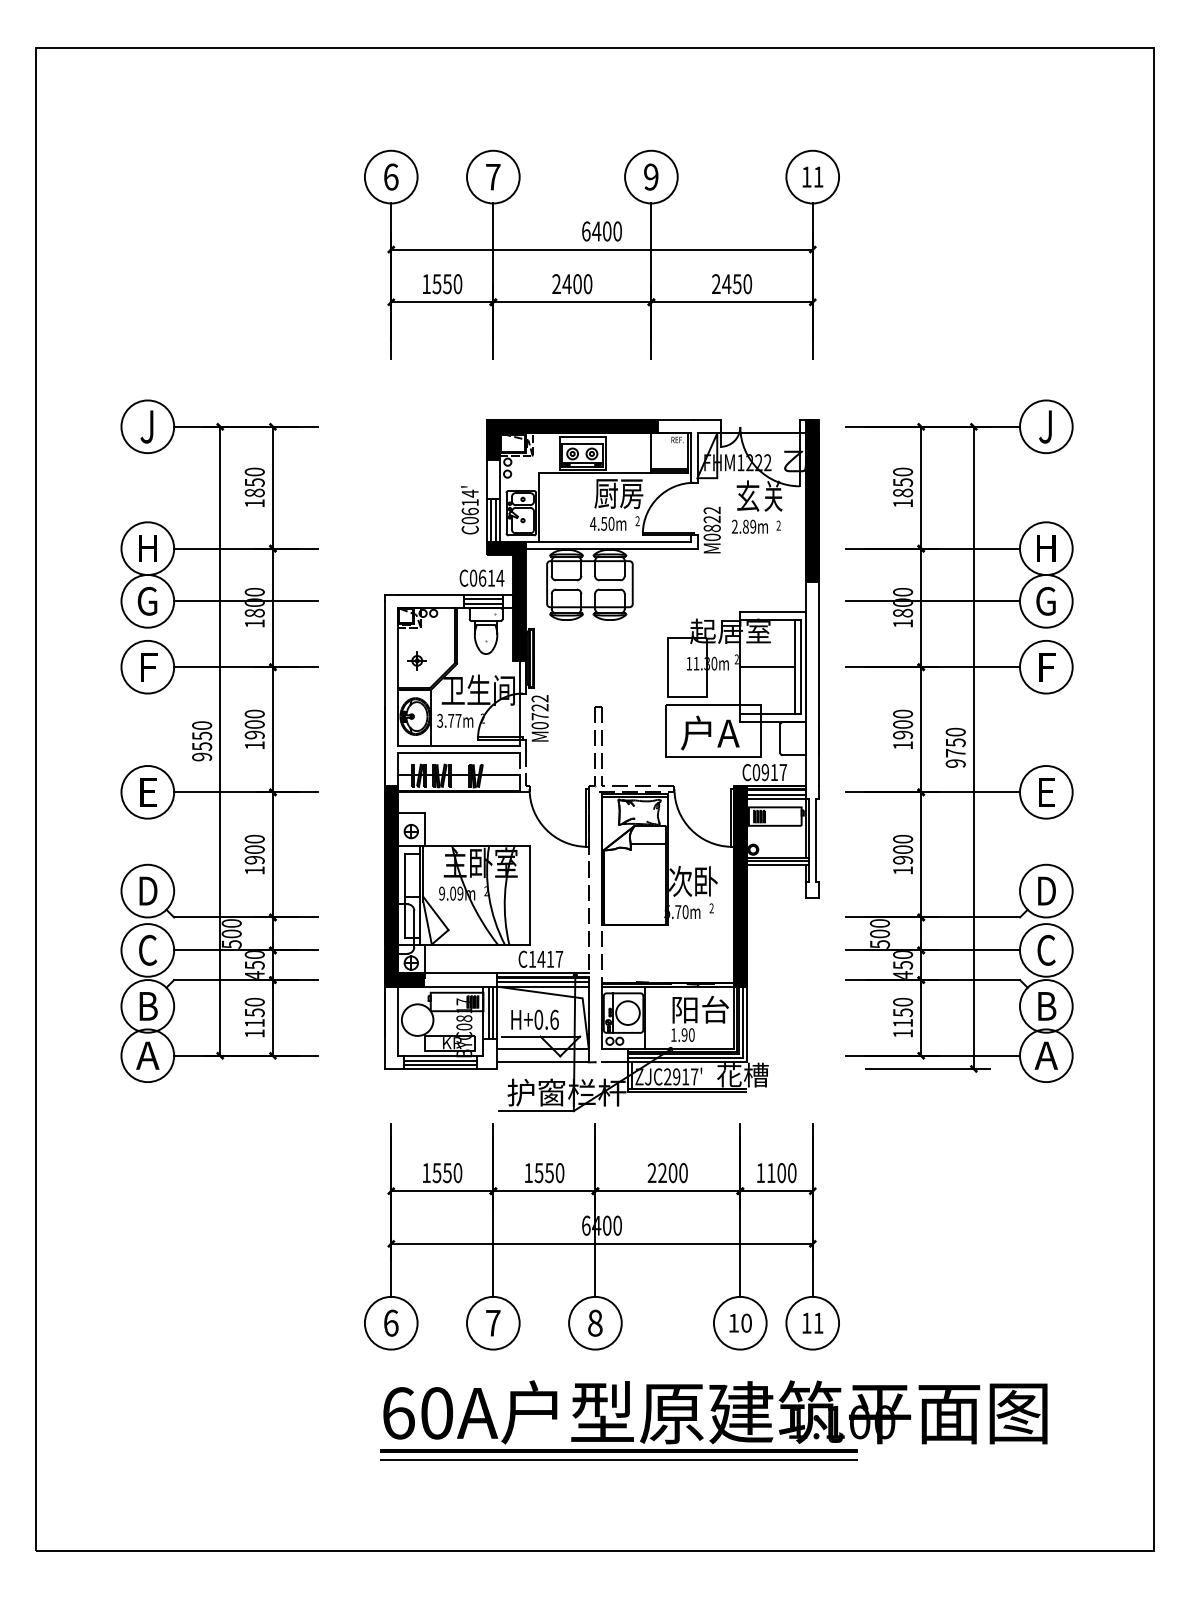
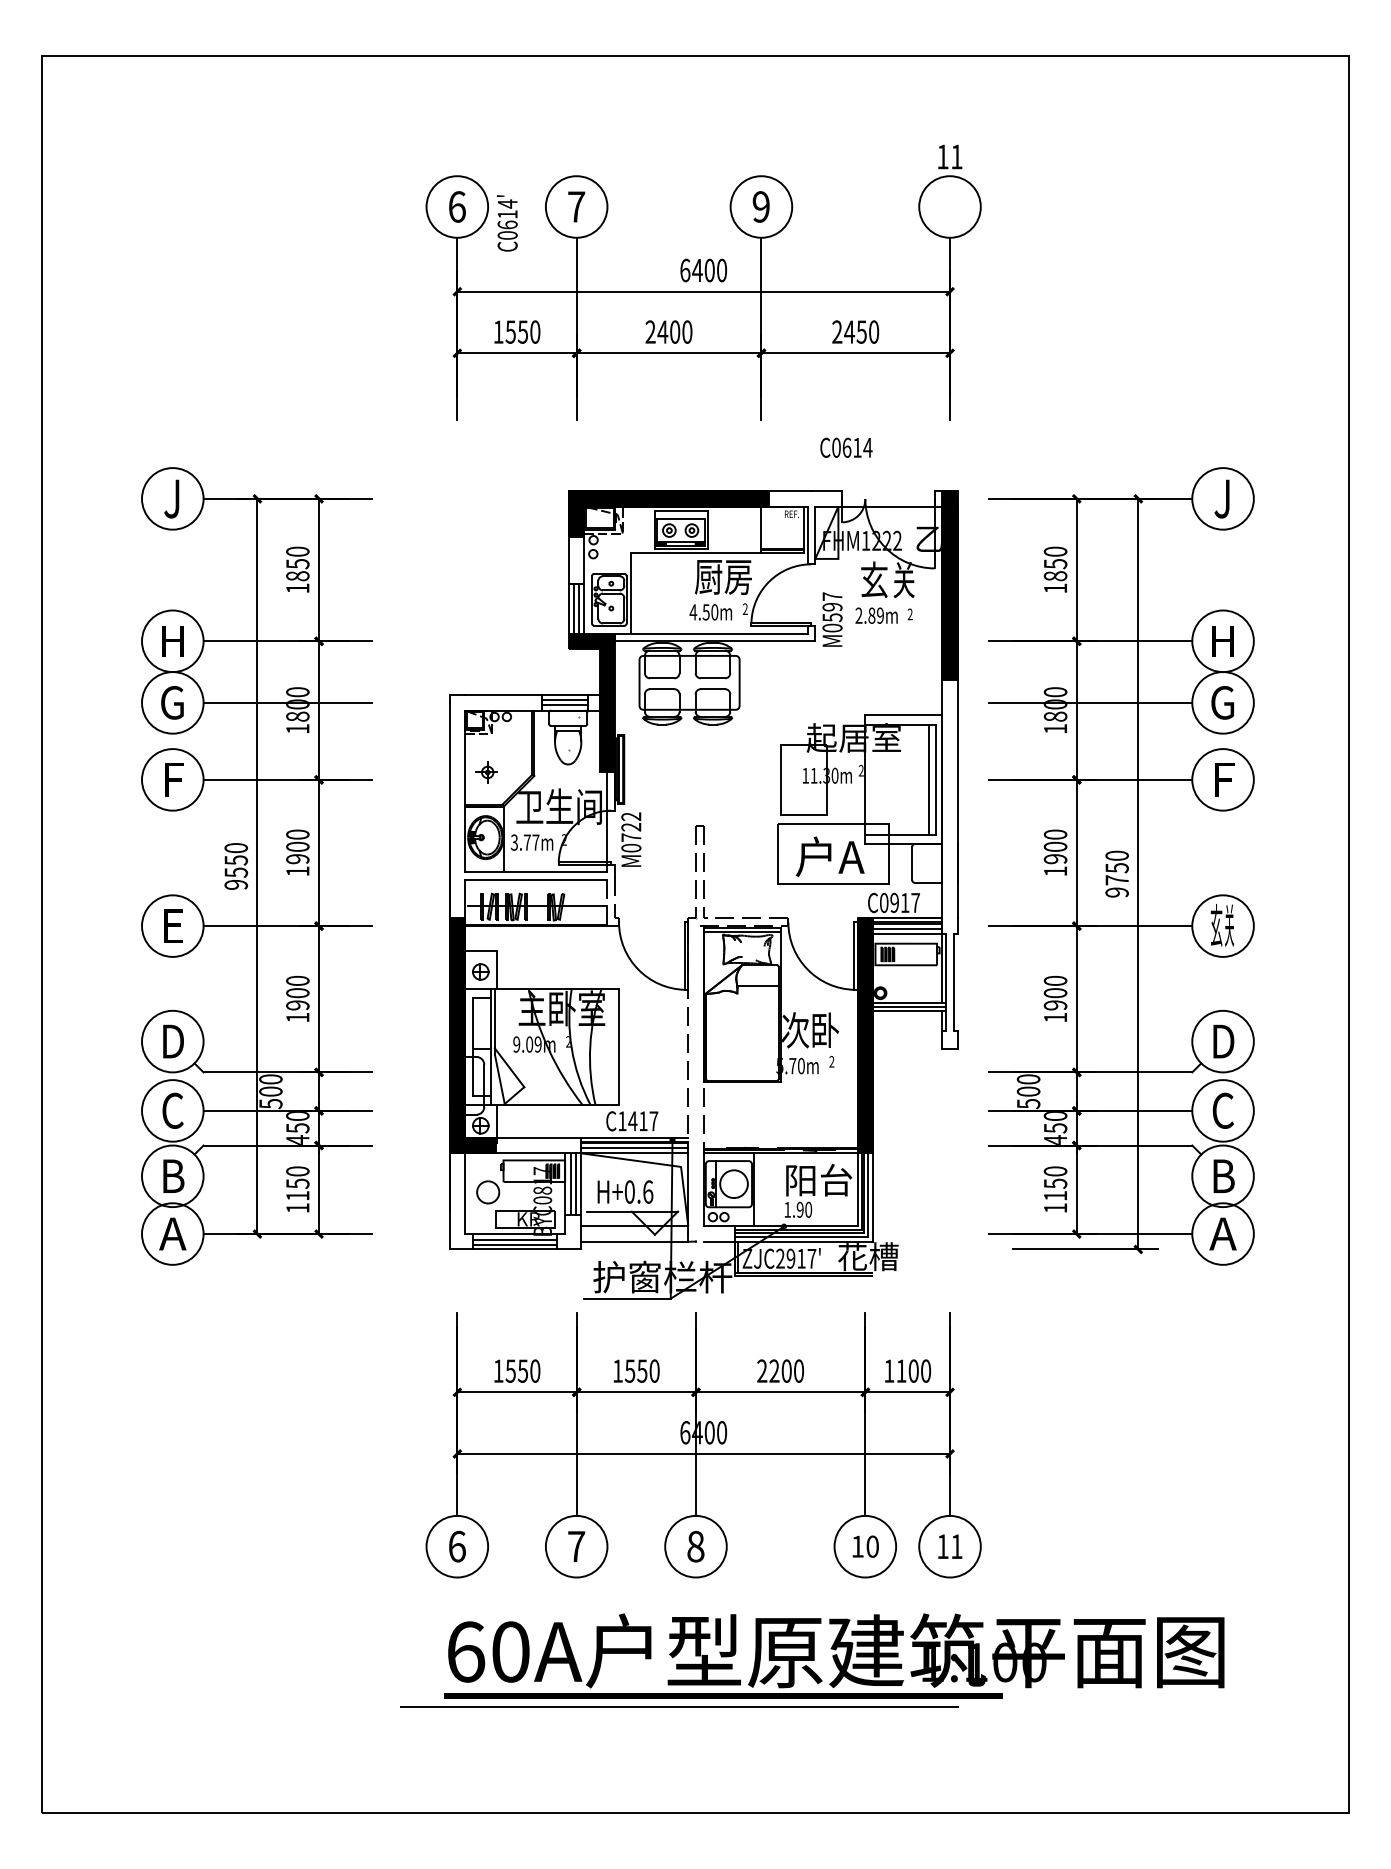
text: (813, 176) -> (950, 156), moved
text: (469, 510) -> (506, 223), moved
text: (712, 519) -> (832, 607), M0822 -> M0597
text: (482, 577) -> (846, 447), moved
line: (766, 666) -> (896, 779), removed
text: (1045, 790) -> (1222, 924), E -> 玄关
circle: (417, 1019) -> (487, 1191), size x0.6
line: (618, 1459) -> (679, 1706), moved

